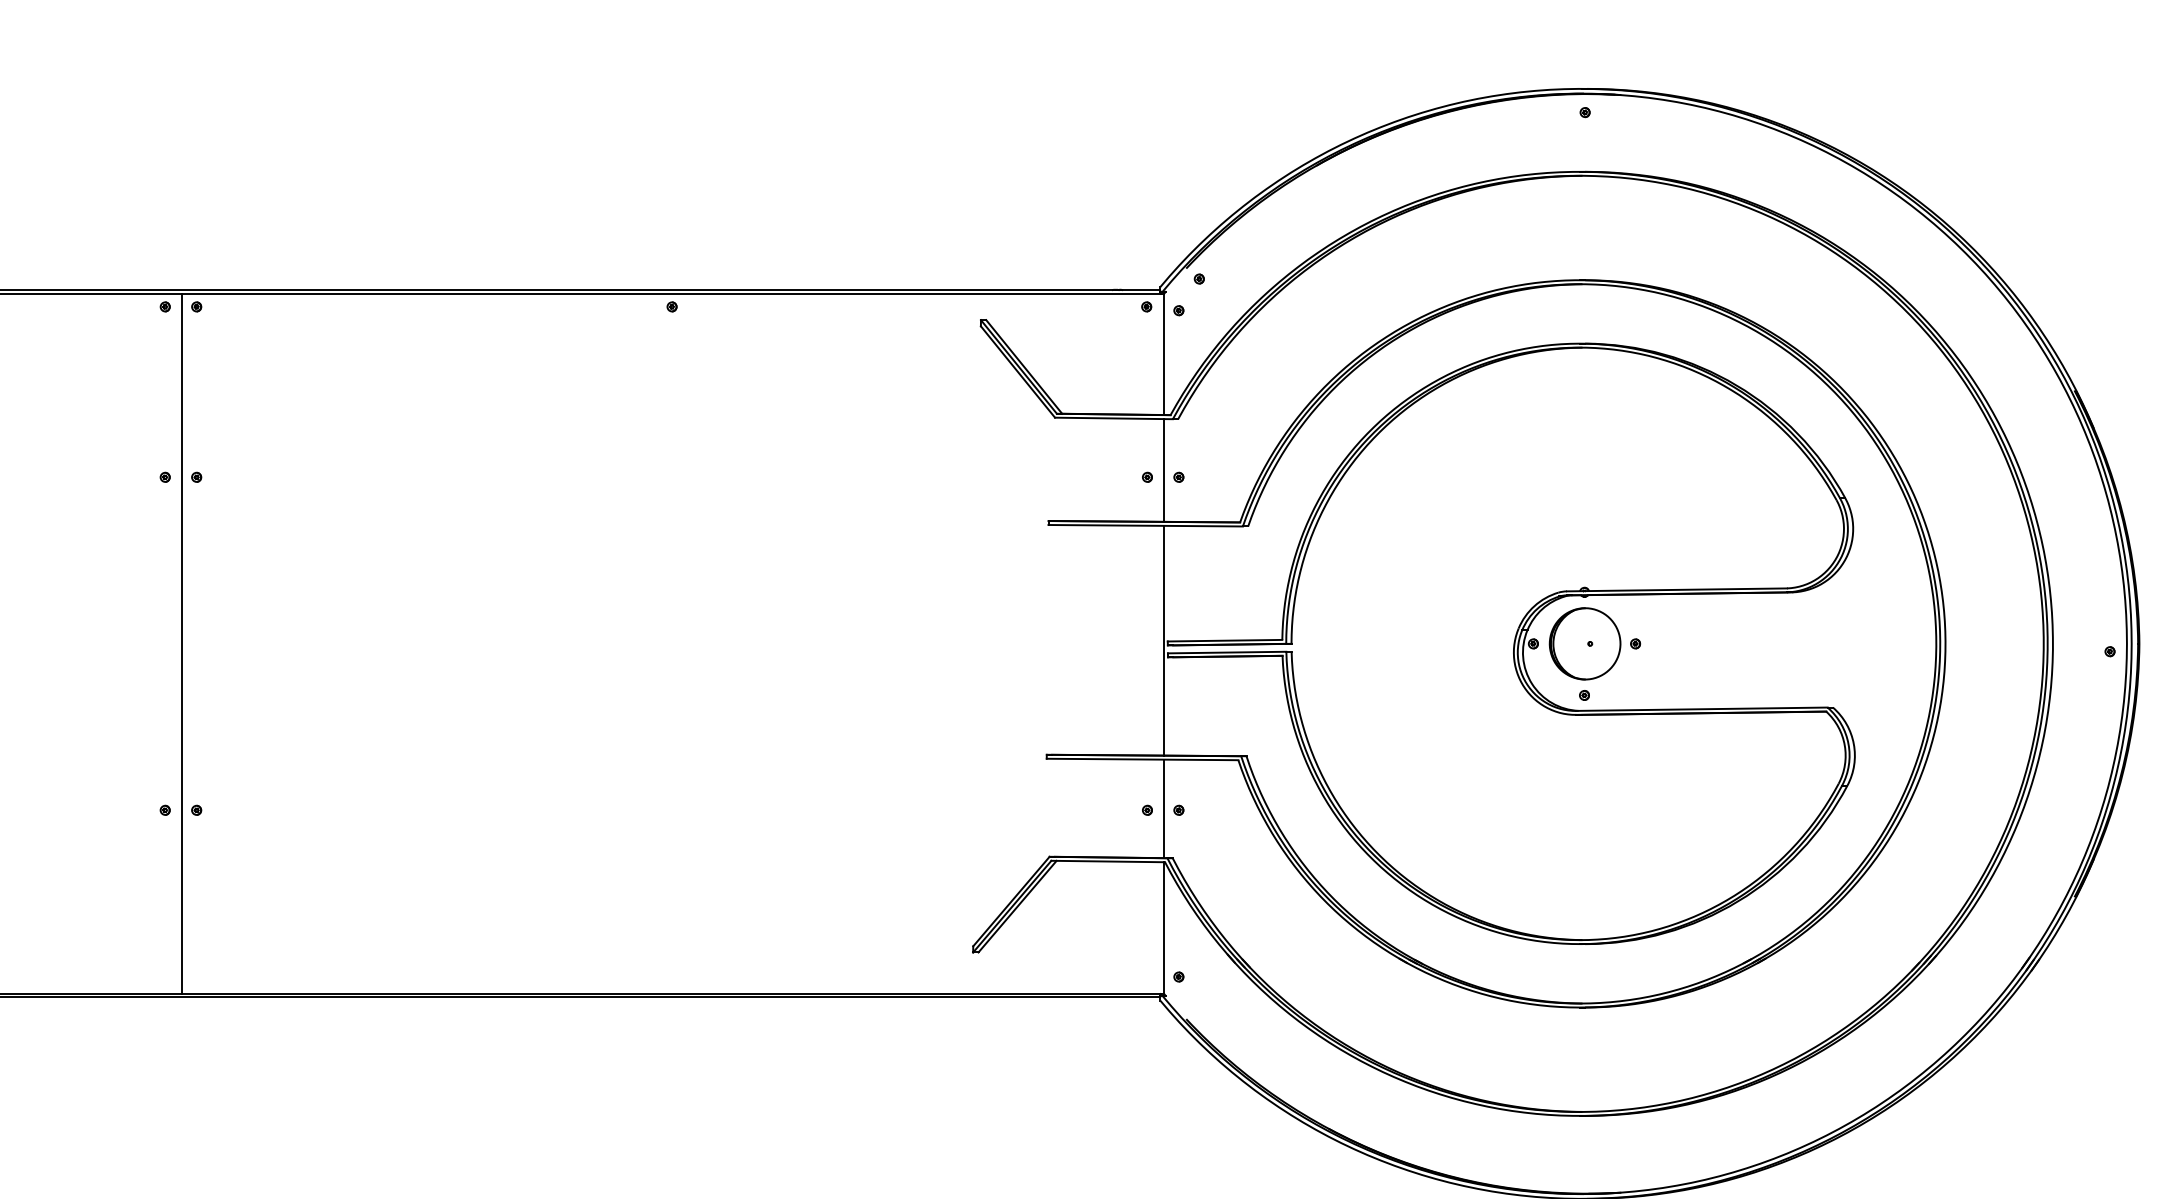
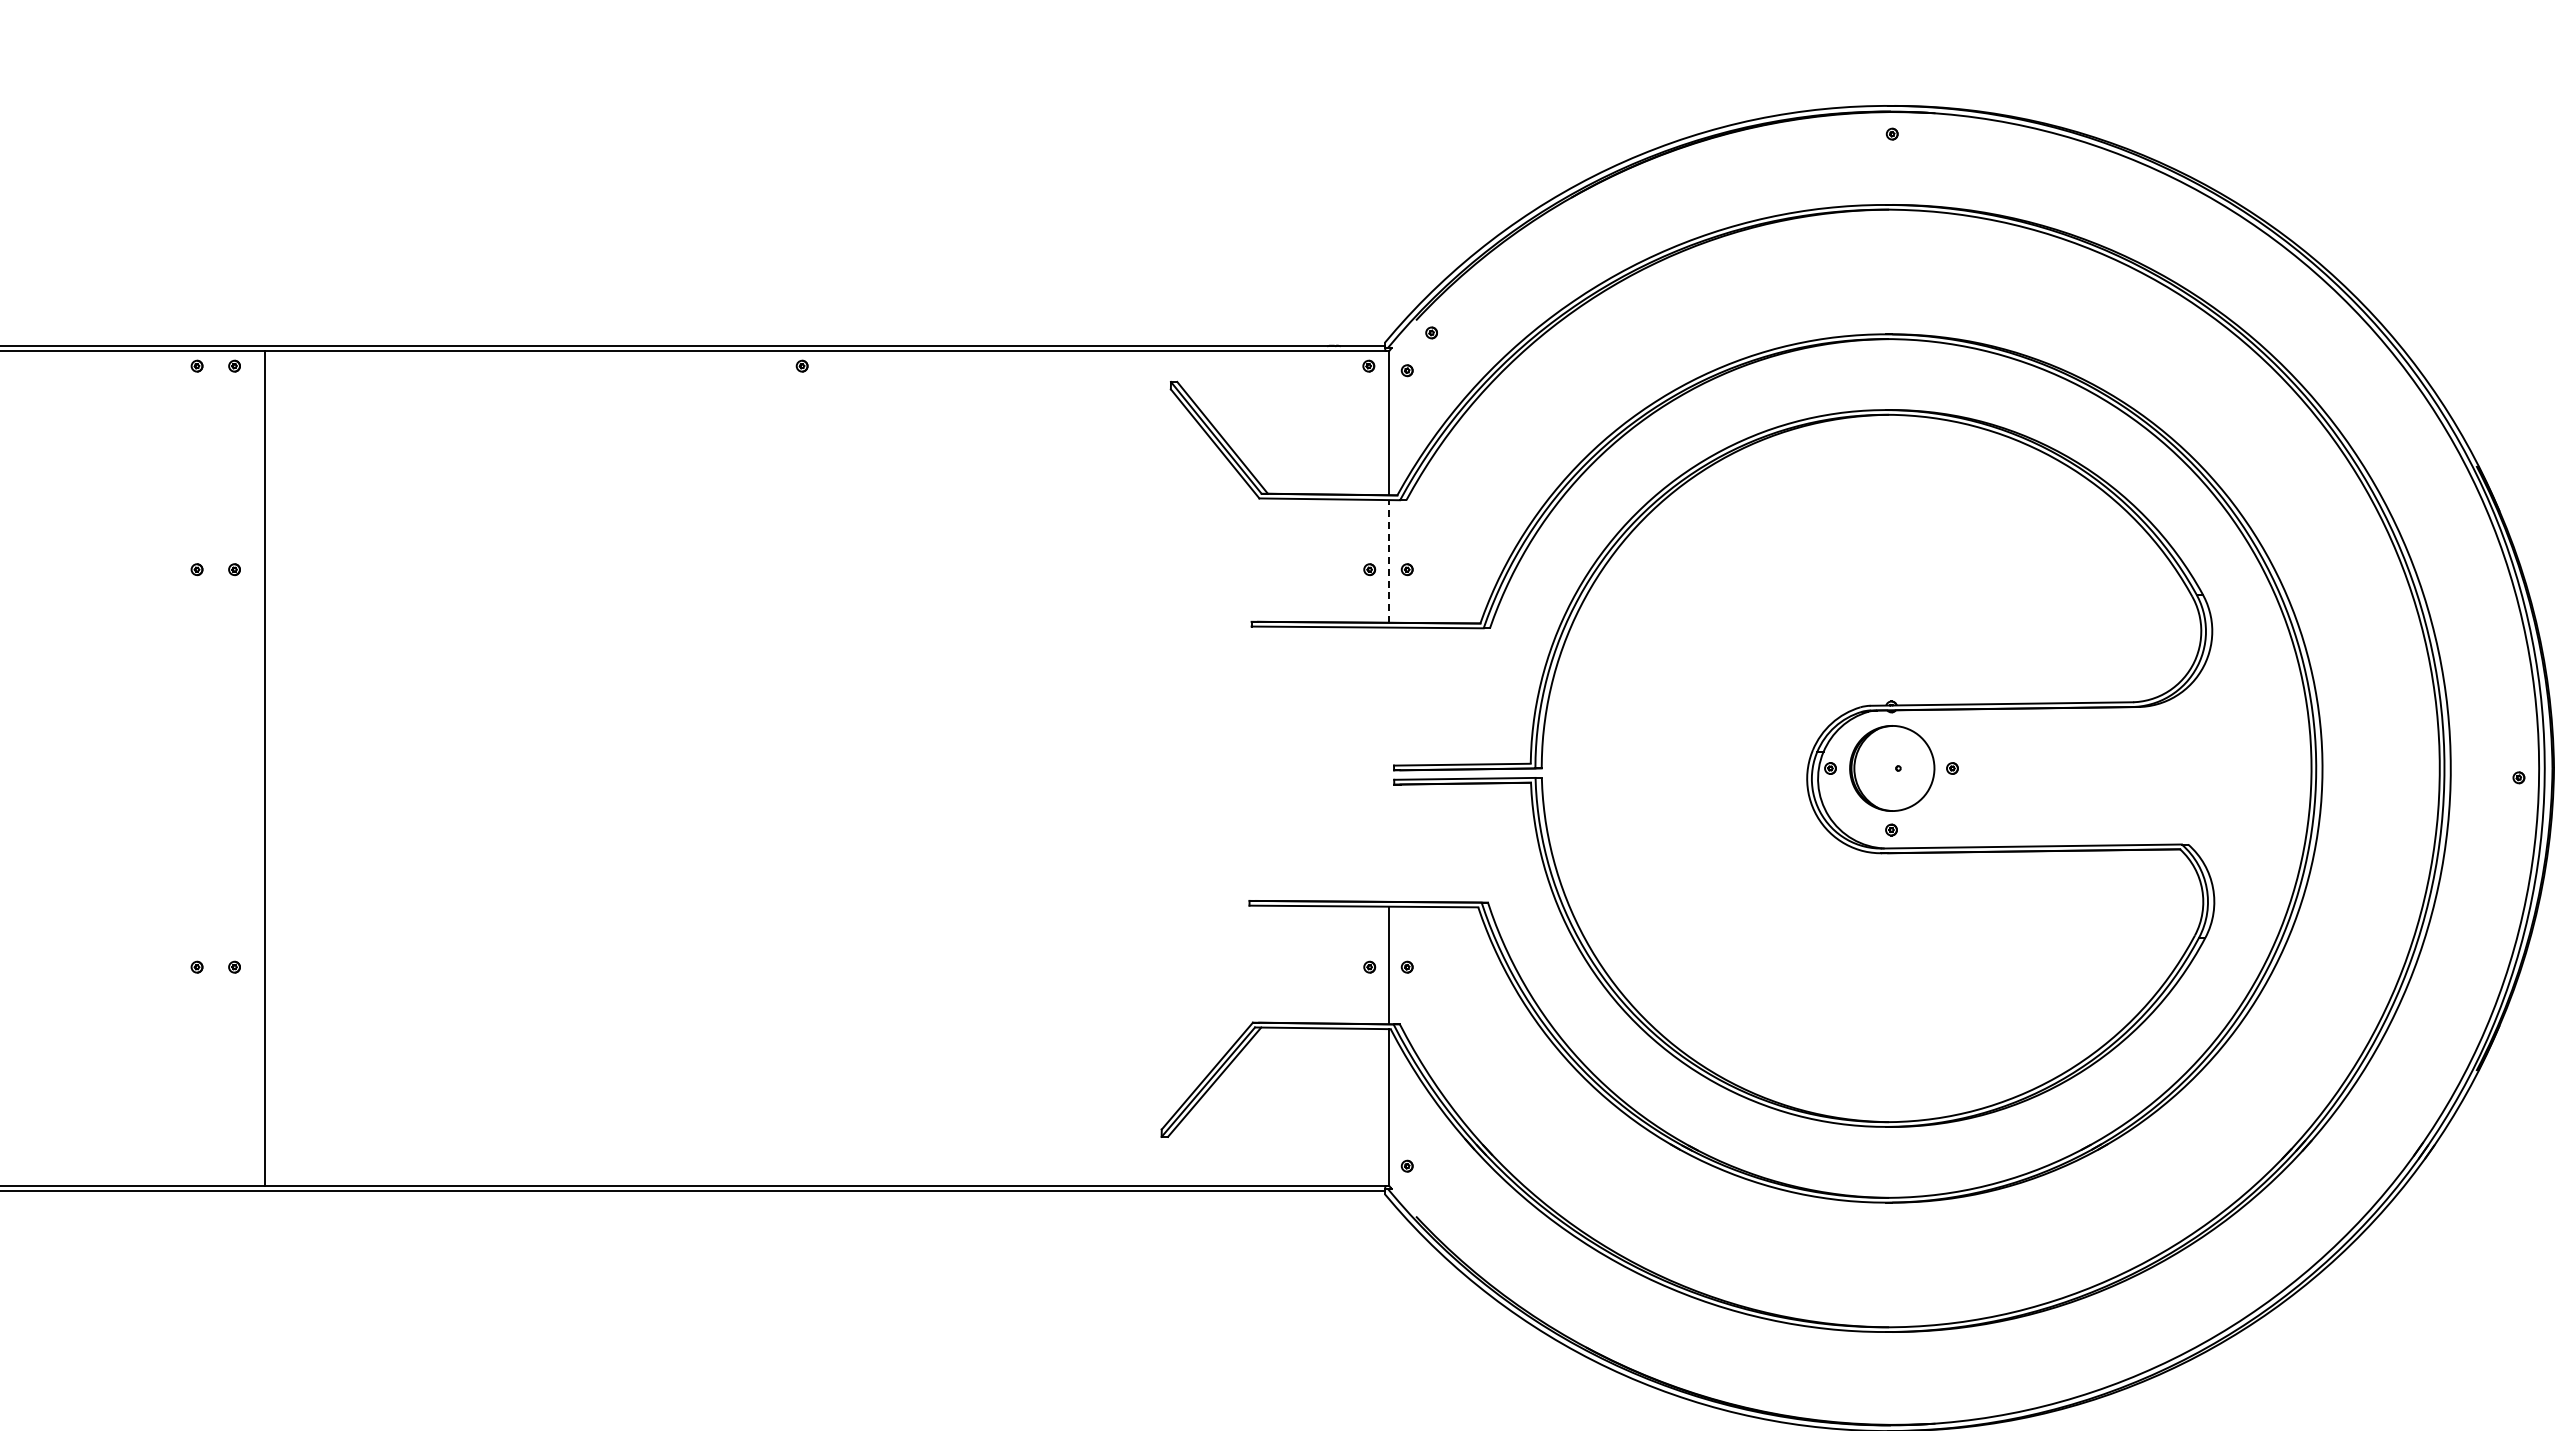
line: (1164, 469) -> (1389, 560), solid -> dashed
line: (1164, 640) -> (1389, 764), removed
line: (181, 643) -> (264, 768), moved

